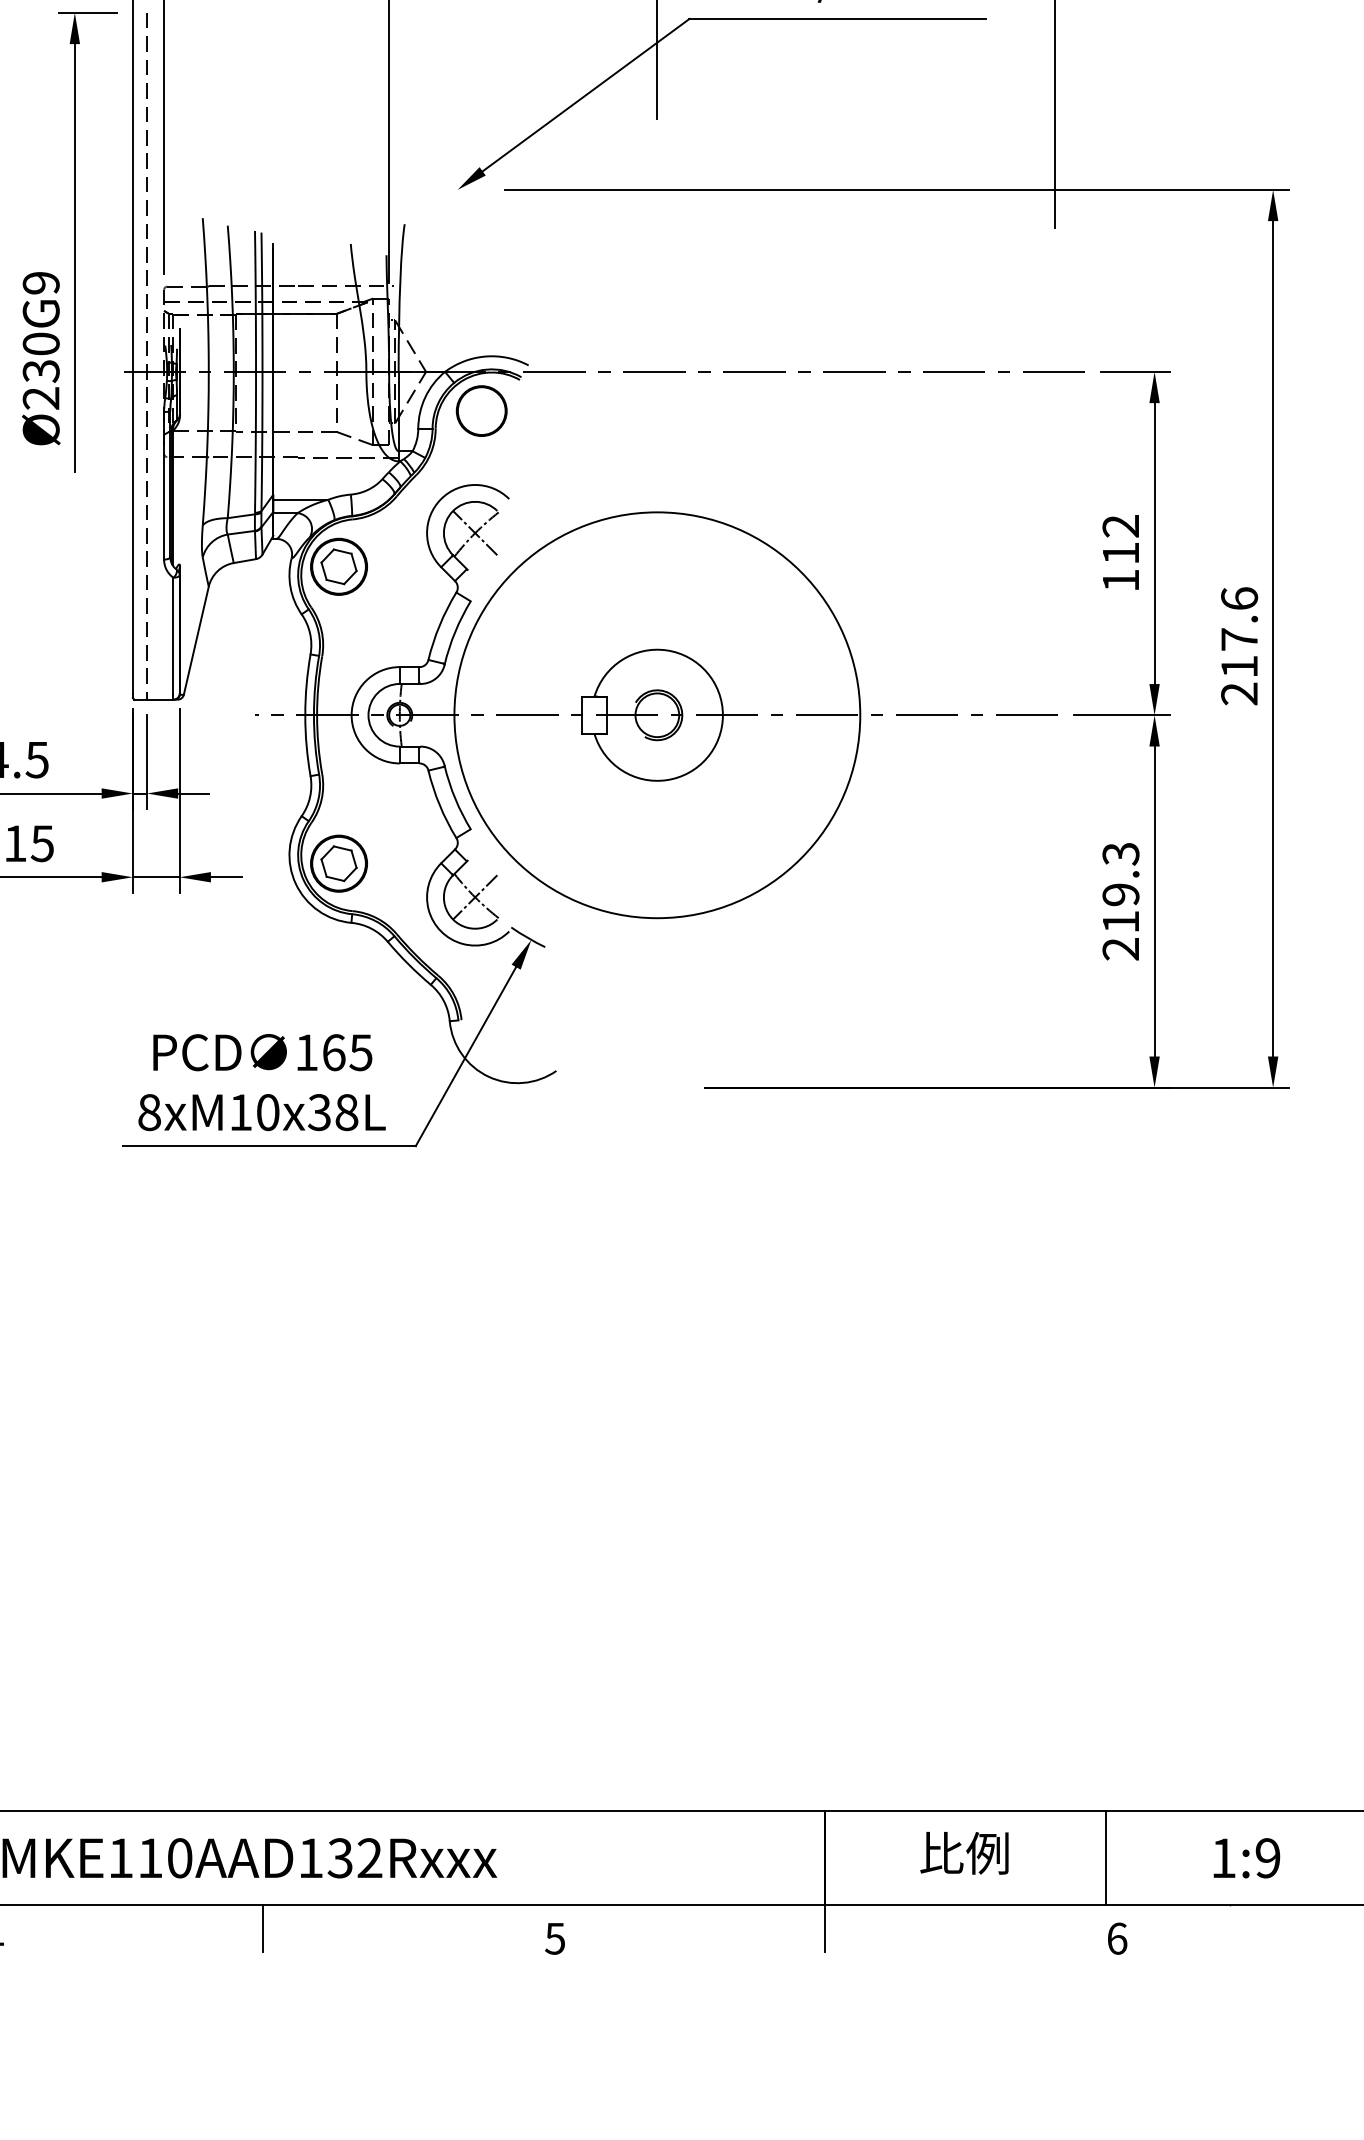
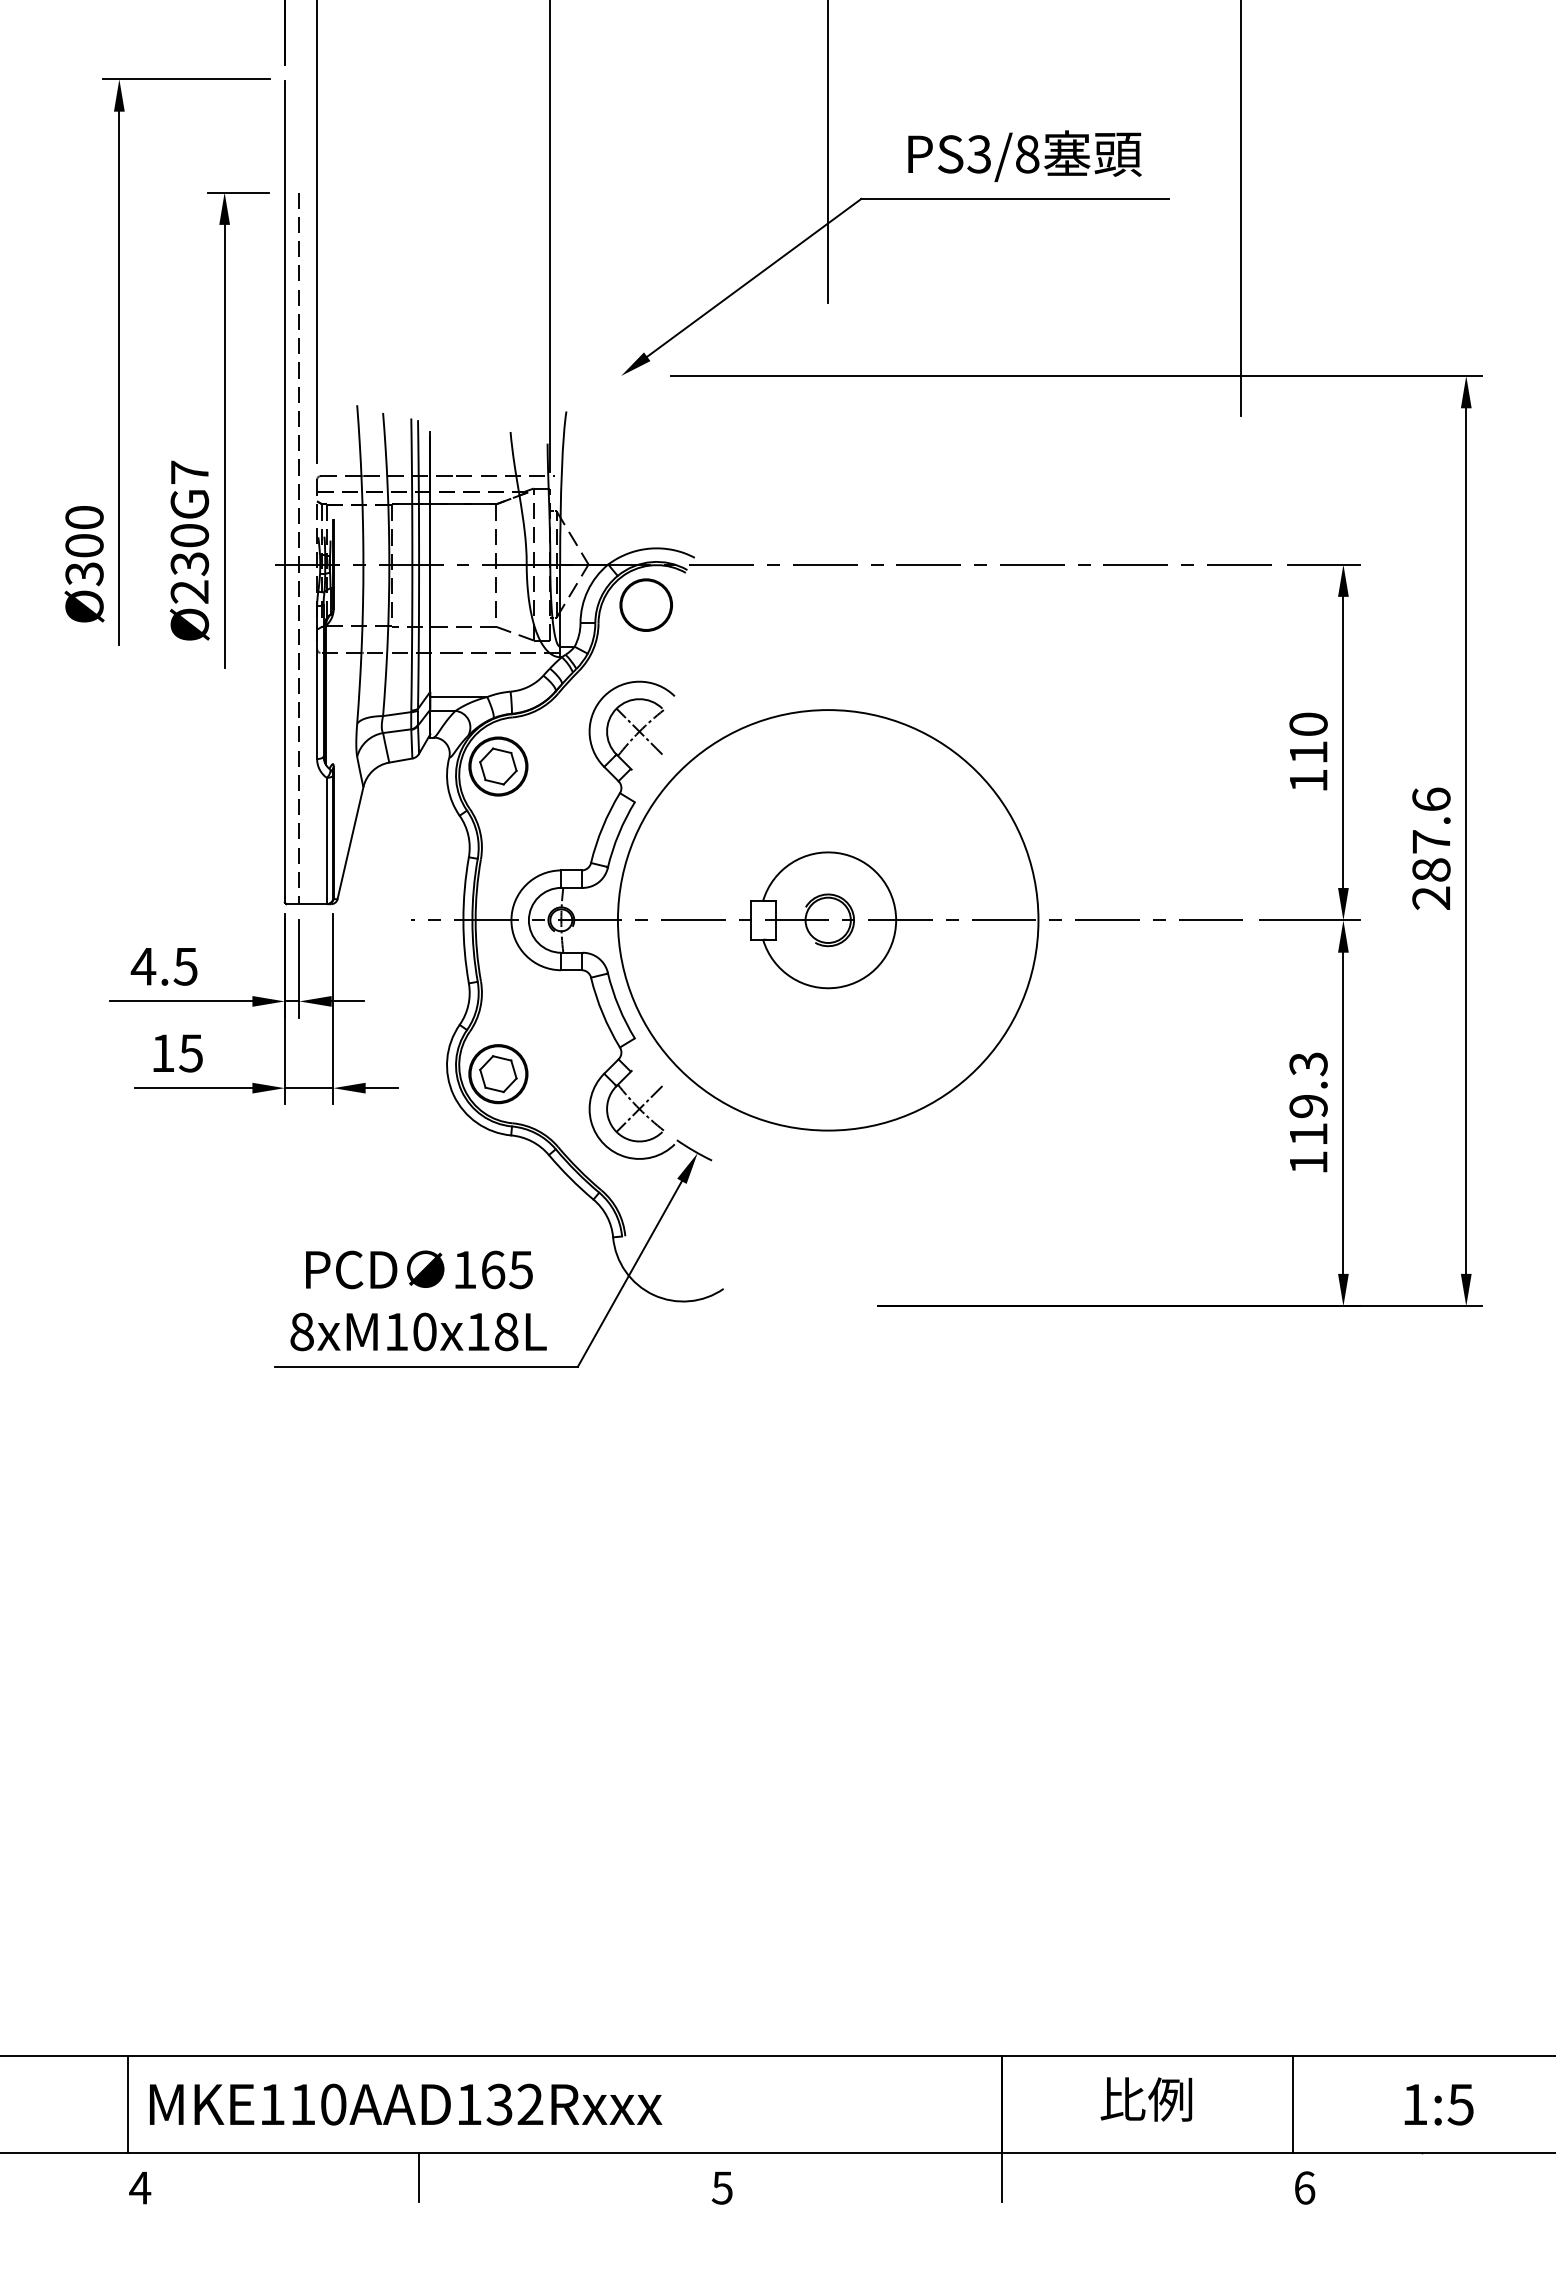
text: (40, 283) -> (189, 472), Ø230G9 -> Ø230G7
text: (1120, 526) -> (1308, 724), 112 -> 110
text: (1239, 666) -> (1431, 869), 217.6 -> 287.6
text: (1120, 948) -> (1308, 1162), 219.3 -> 119.3
text: (318, 1112) -> (477, 1331), 8xM10x38L -> 8xM10x18L
text: (1267, 1858) -> (1460, 2104), 1:9 -> 1:5

